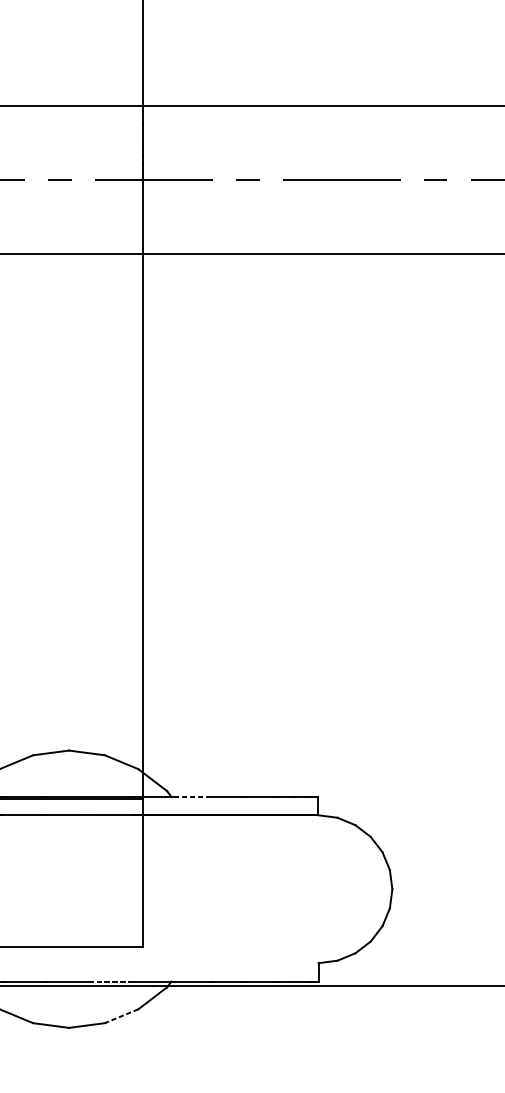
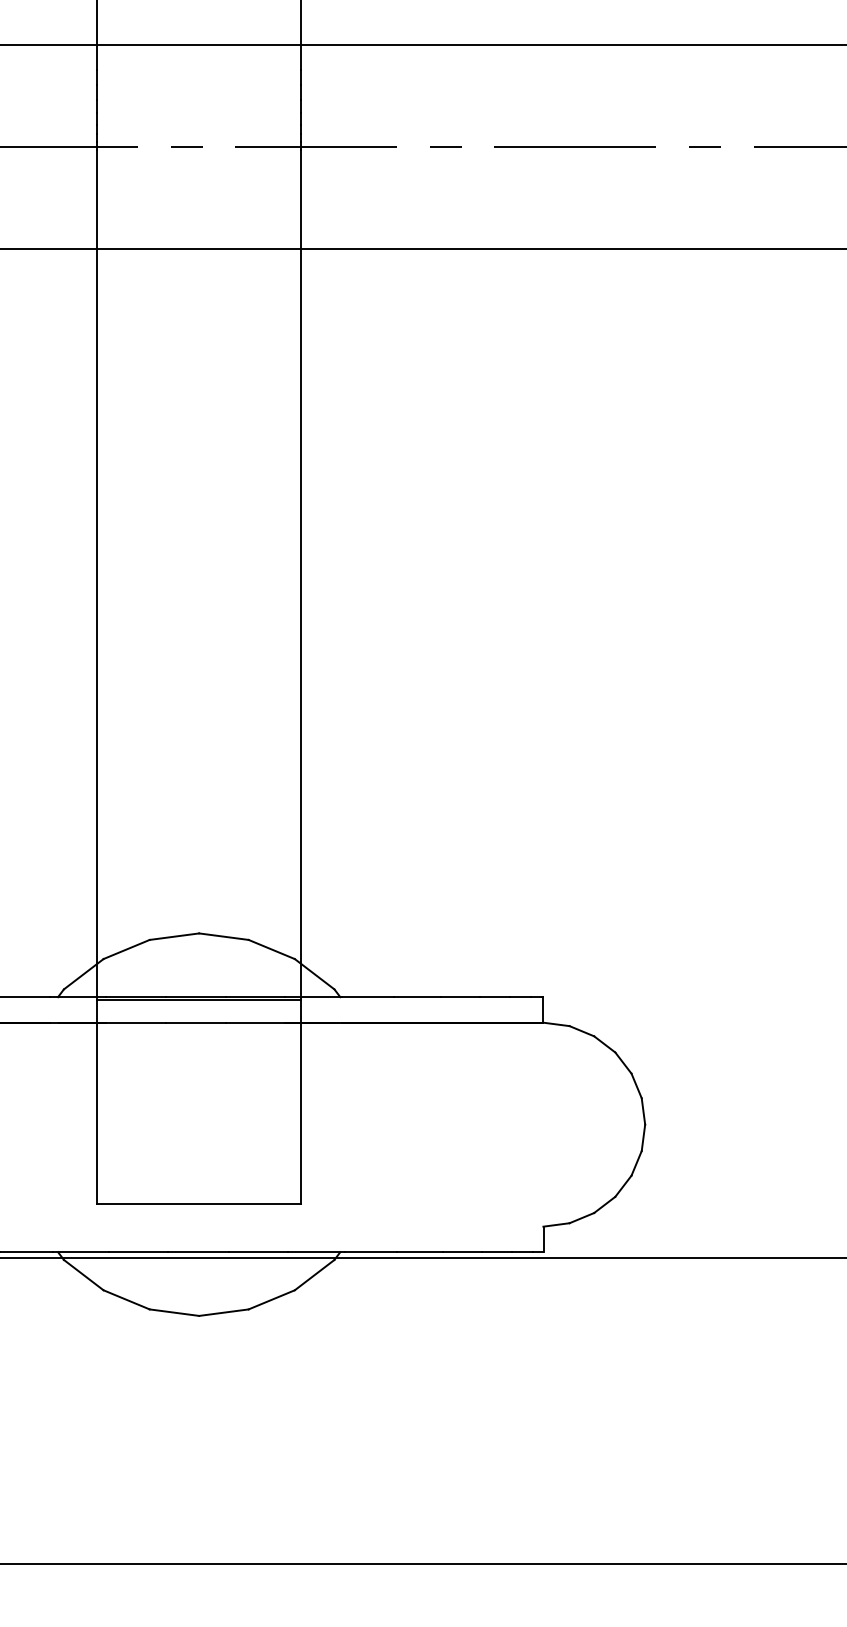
line: (191, 797) -> (367, 997), dashed -> solid
line: (112, 981) -> (258, 1252), dashed -> solid
line: (121, 1015) -> (271, 1299), dashed -> solid

